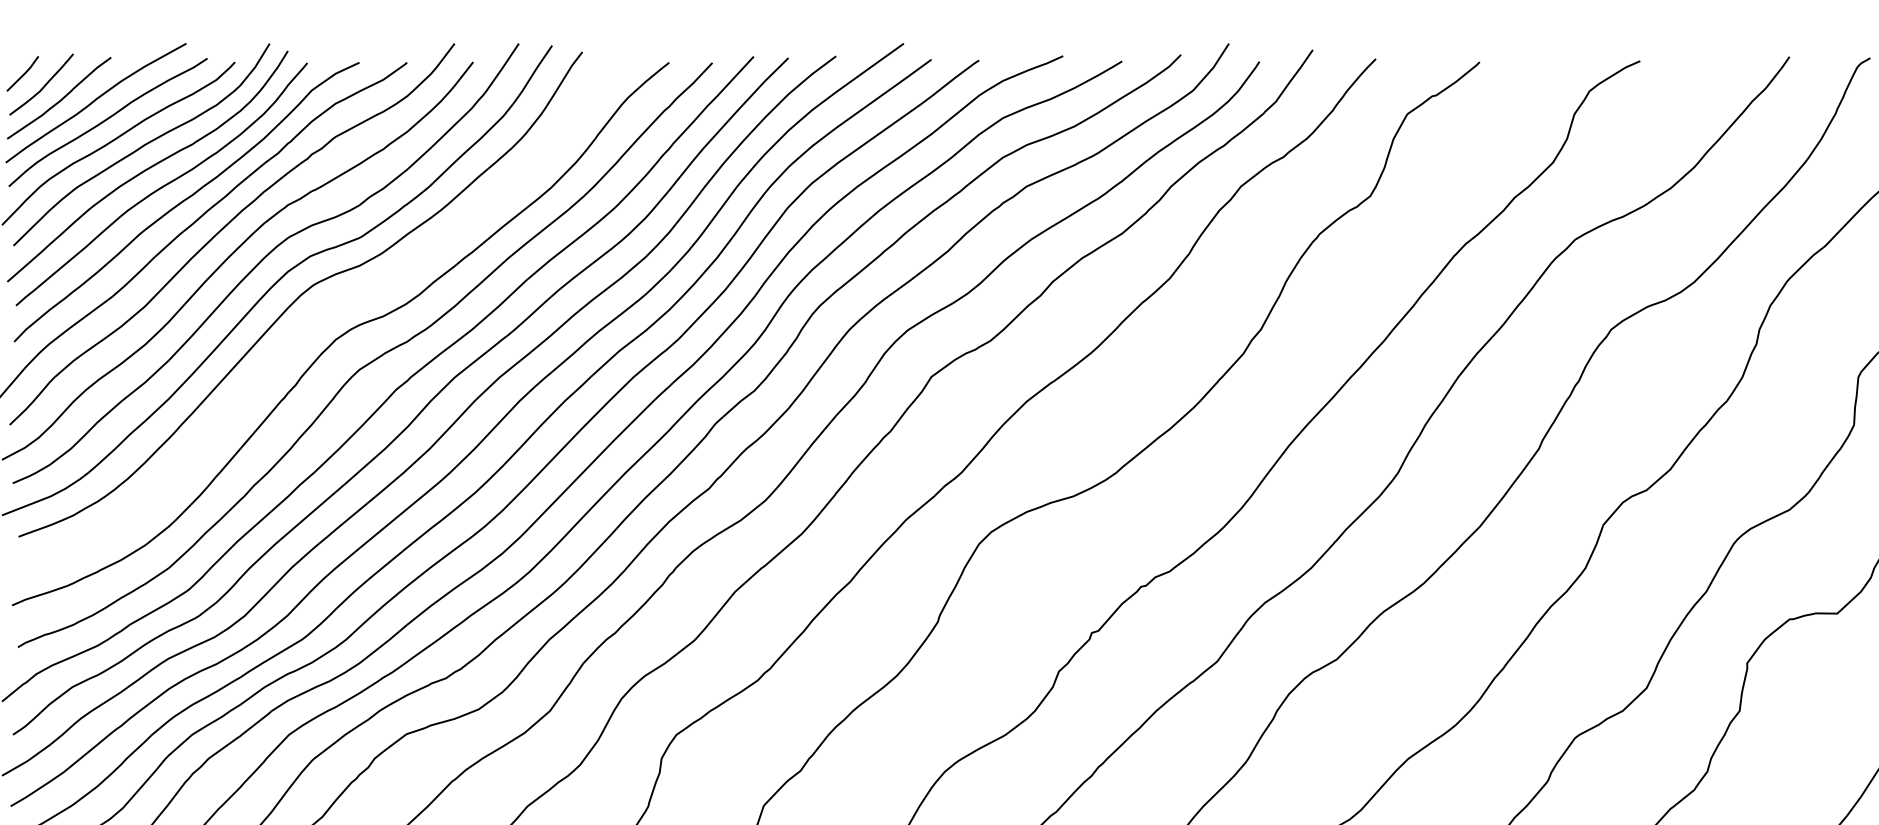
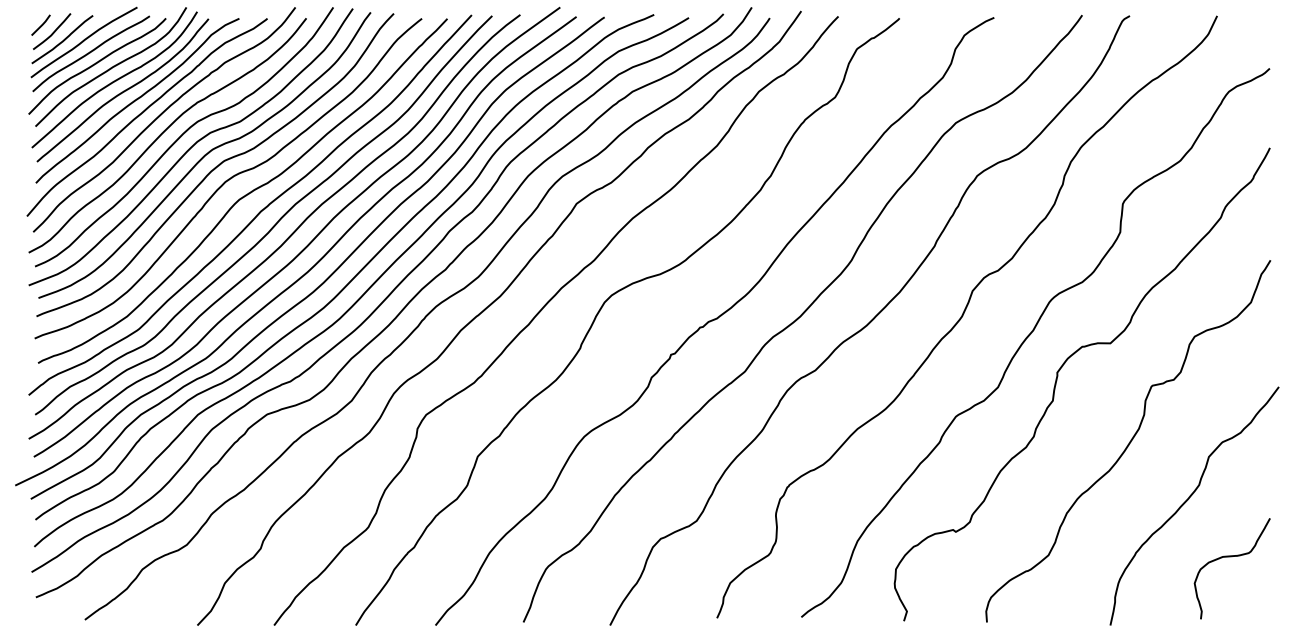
curve: (318, 313) -> (215, 166), added

